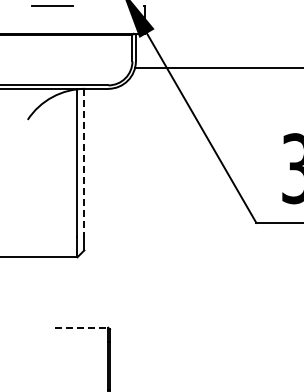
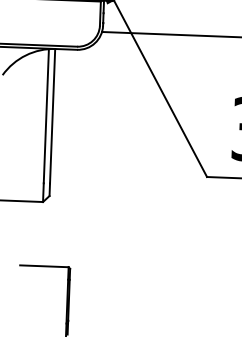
line: (84, 162) -> (52, 116), dashed -> solid
line: (81, 327) -> (44, 266), dashed -> solid

